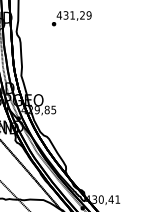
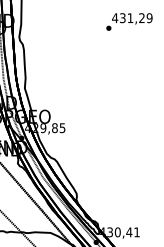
text: (71, 18) -> (129, 21), moved

